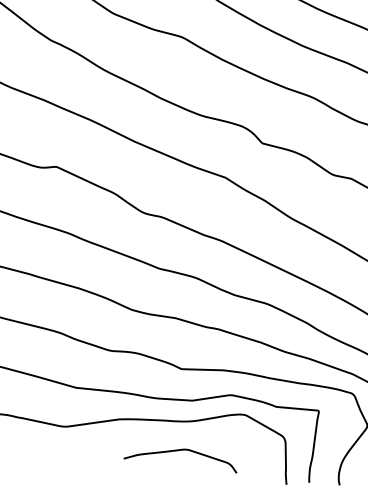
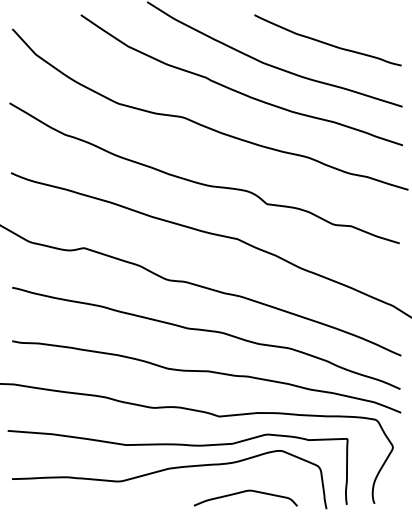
curve: (181, 451) -> (245, 492), moved

